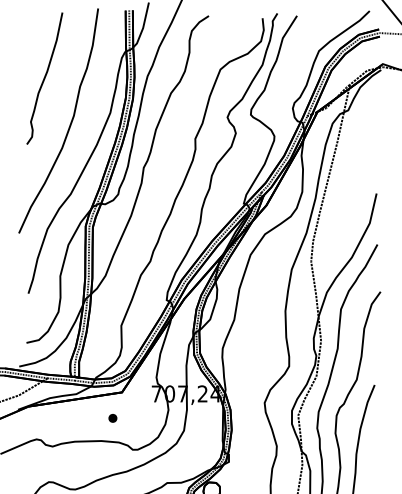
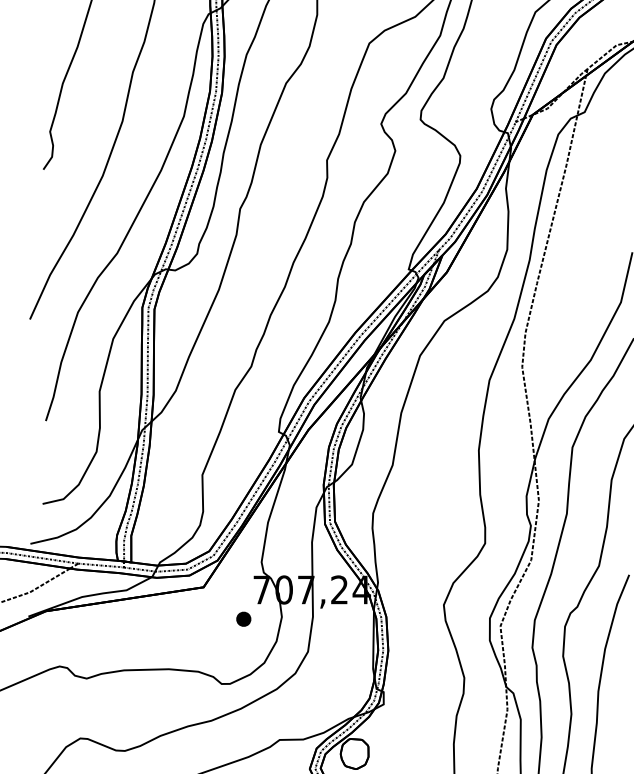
part: (112, 418) -> (243, 619), moved

